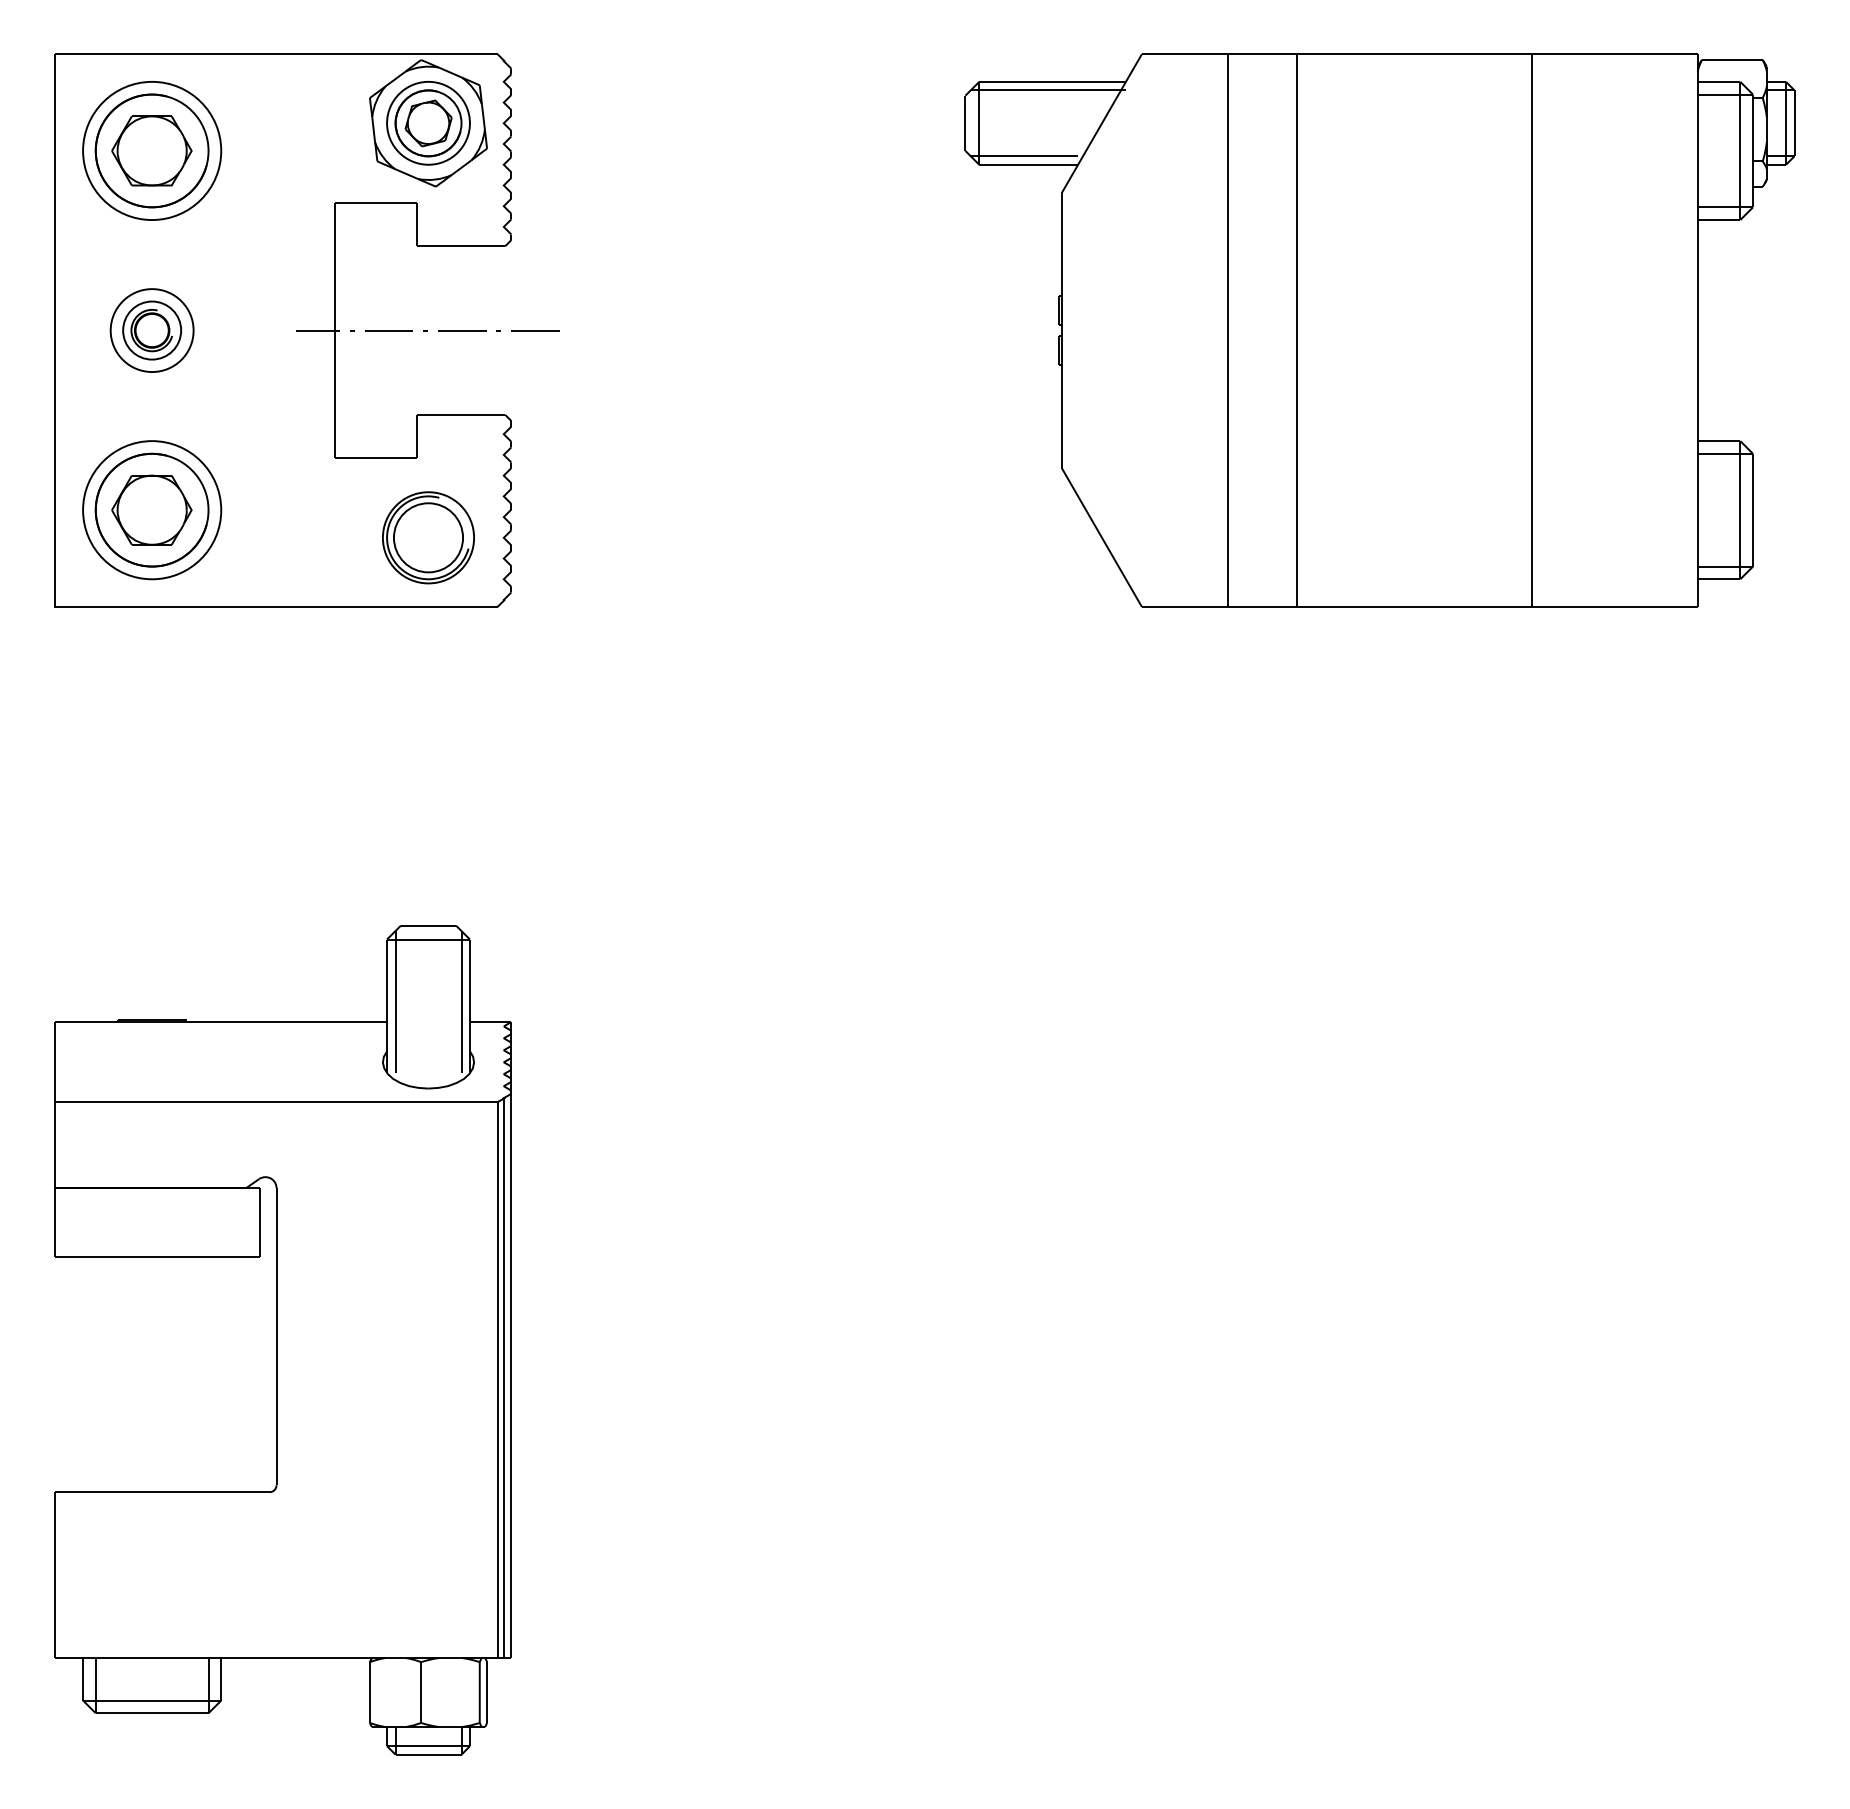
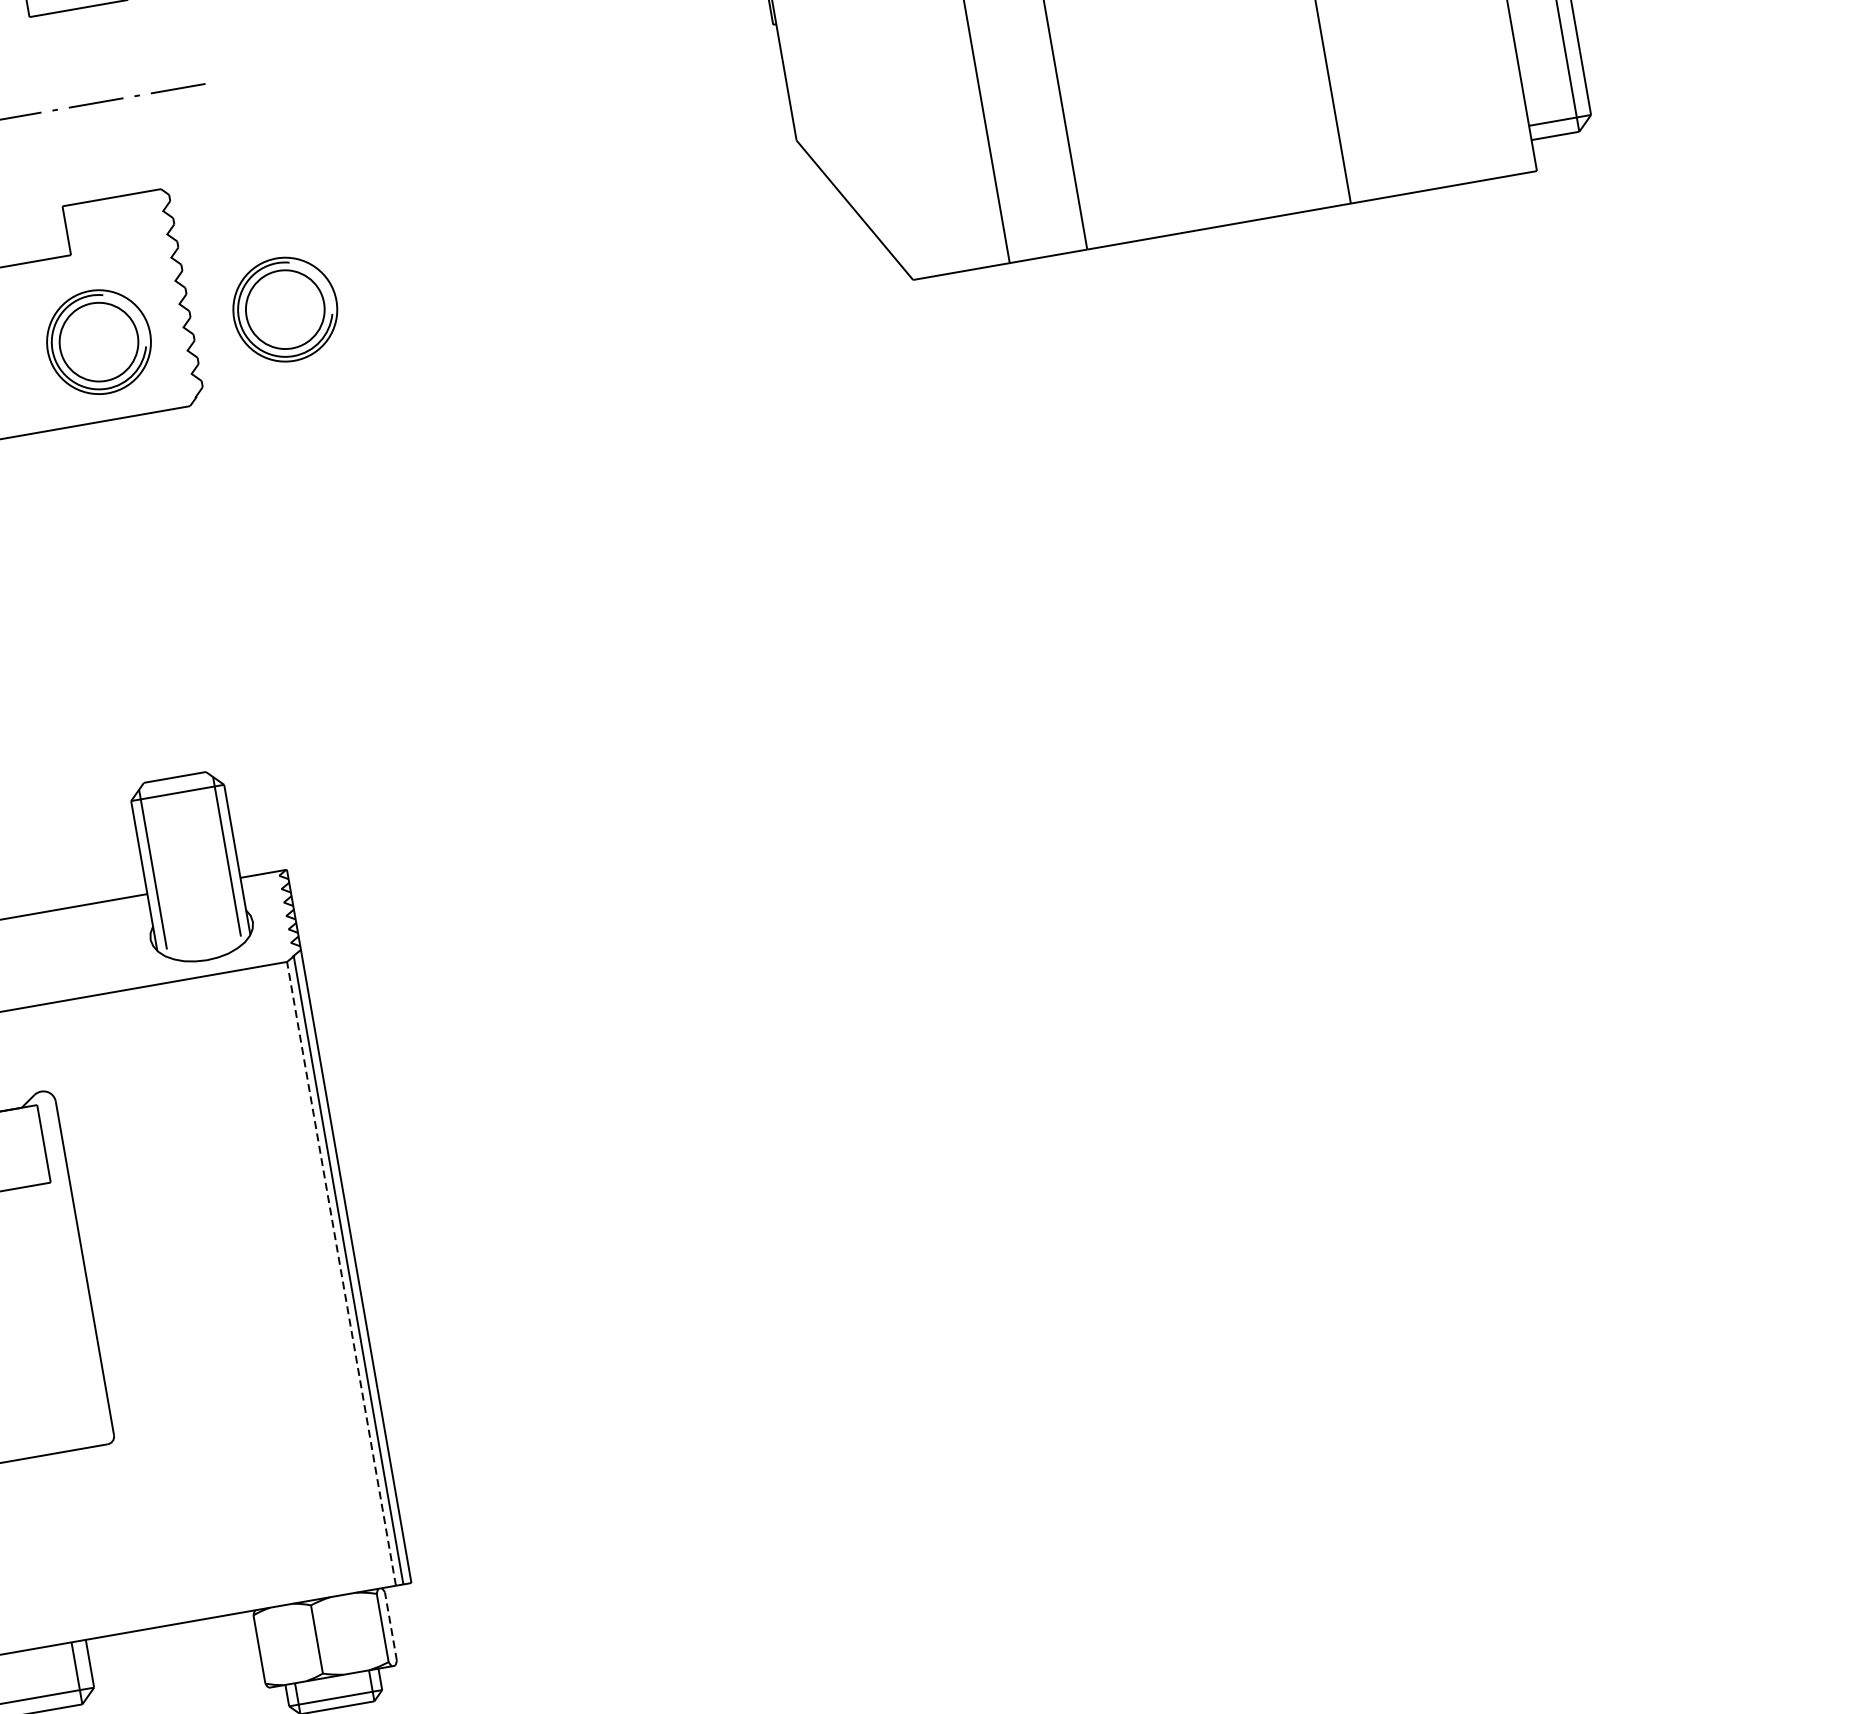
part: (594, 537) -> (285, 309), added
line: (497, 1380) -> (341, 1274), solid -> dashed
line: (487, 1692) -> (391, 1626), solid -> dashed

